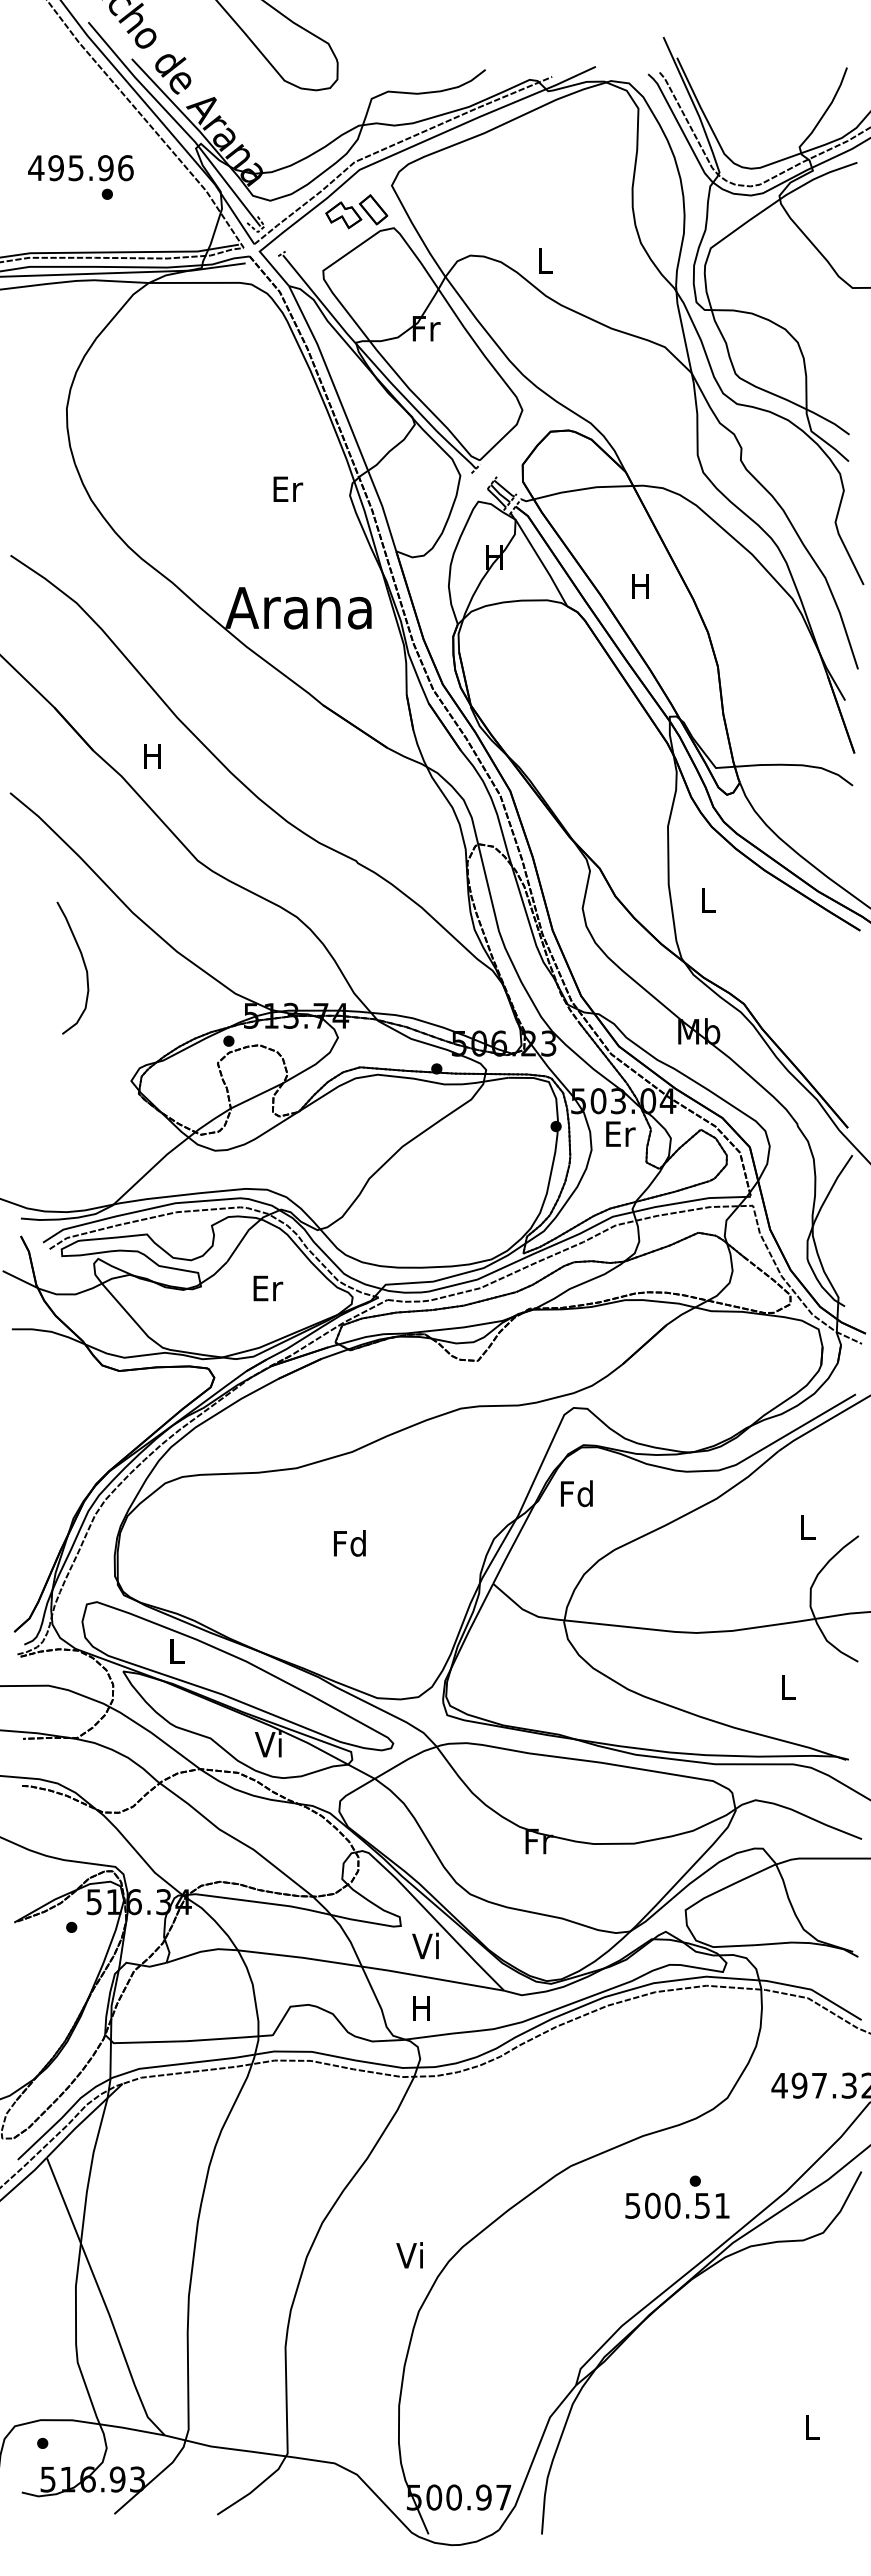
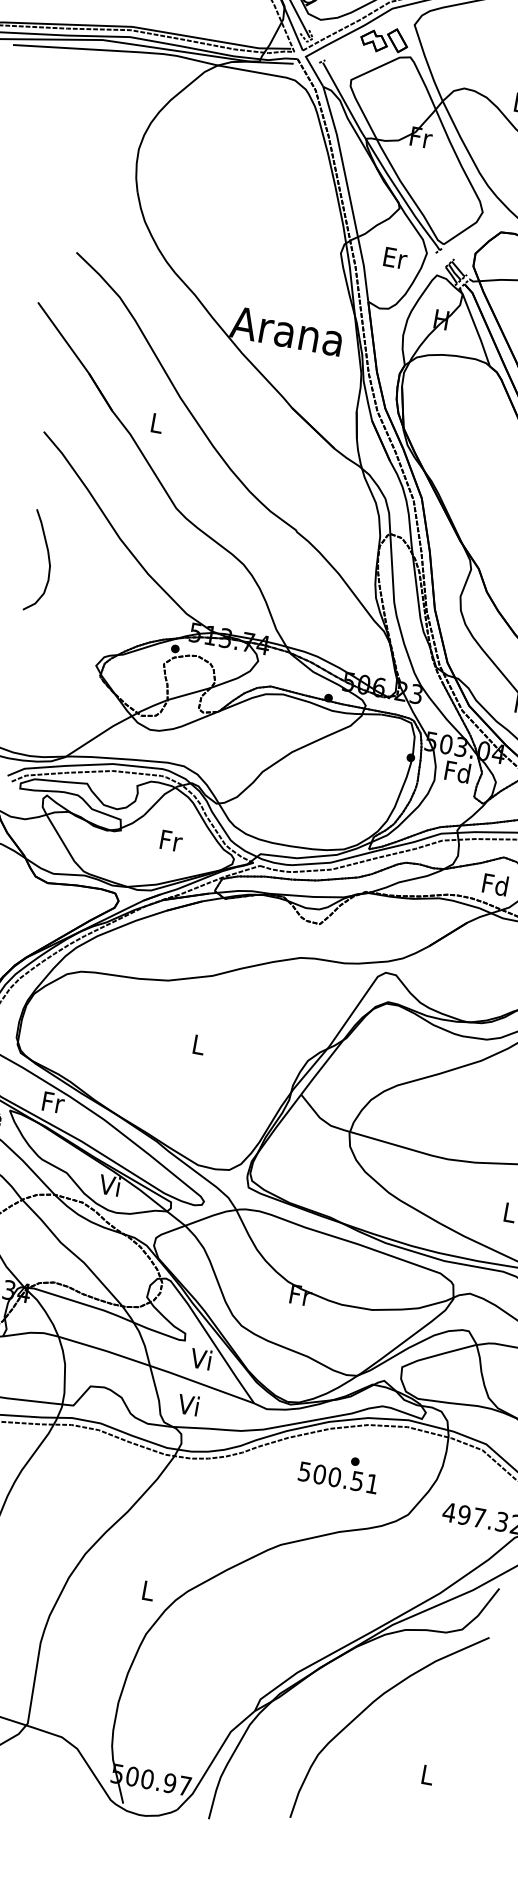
text: (288, 488) -> (395, 257), moved
text: (152, 756) -> (156, 423), H -> L
curve: (83, 964) -> (48, 560), moved
text: (619, 1133) -> (457, 771), Er -> Fd
text: (268, 1288) -> (171, 841), Er -> Fr
text: (576, 1493) -> (495, 884), moved
text: (349, 1543) -> (198, 1044), Fd -> L
text: (177, 1650) -> (53, 1102), L -> Fr
text: (419, 2007) -> (187, 1404), H -> Vi
text: (677, 2196) -> (339, 1470), moved
text: (409, 2255) -> (146, 1590), Vi -> L
curve: (723, 2351) -> (370, 1705), added

